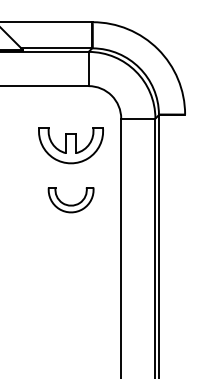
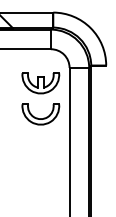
part: (70, 199) -> (40, 114), size x1.43

